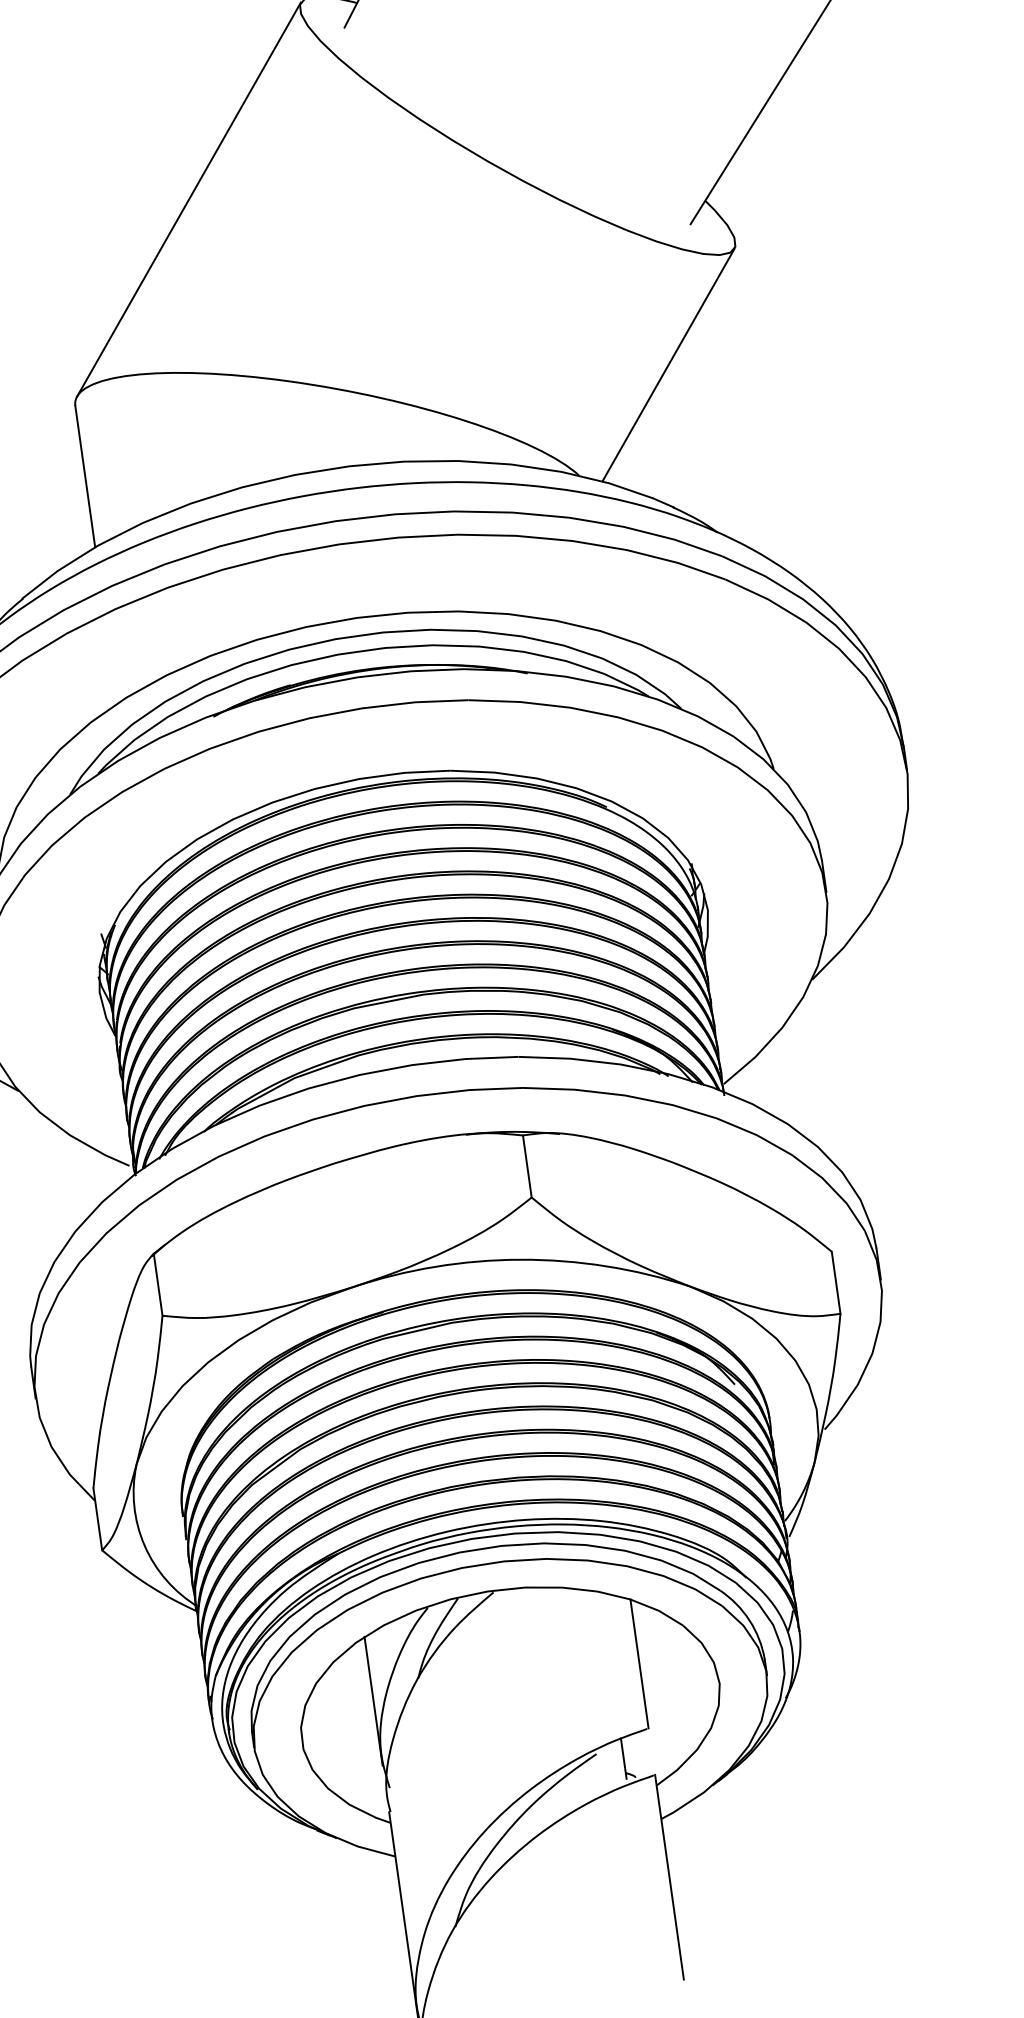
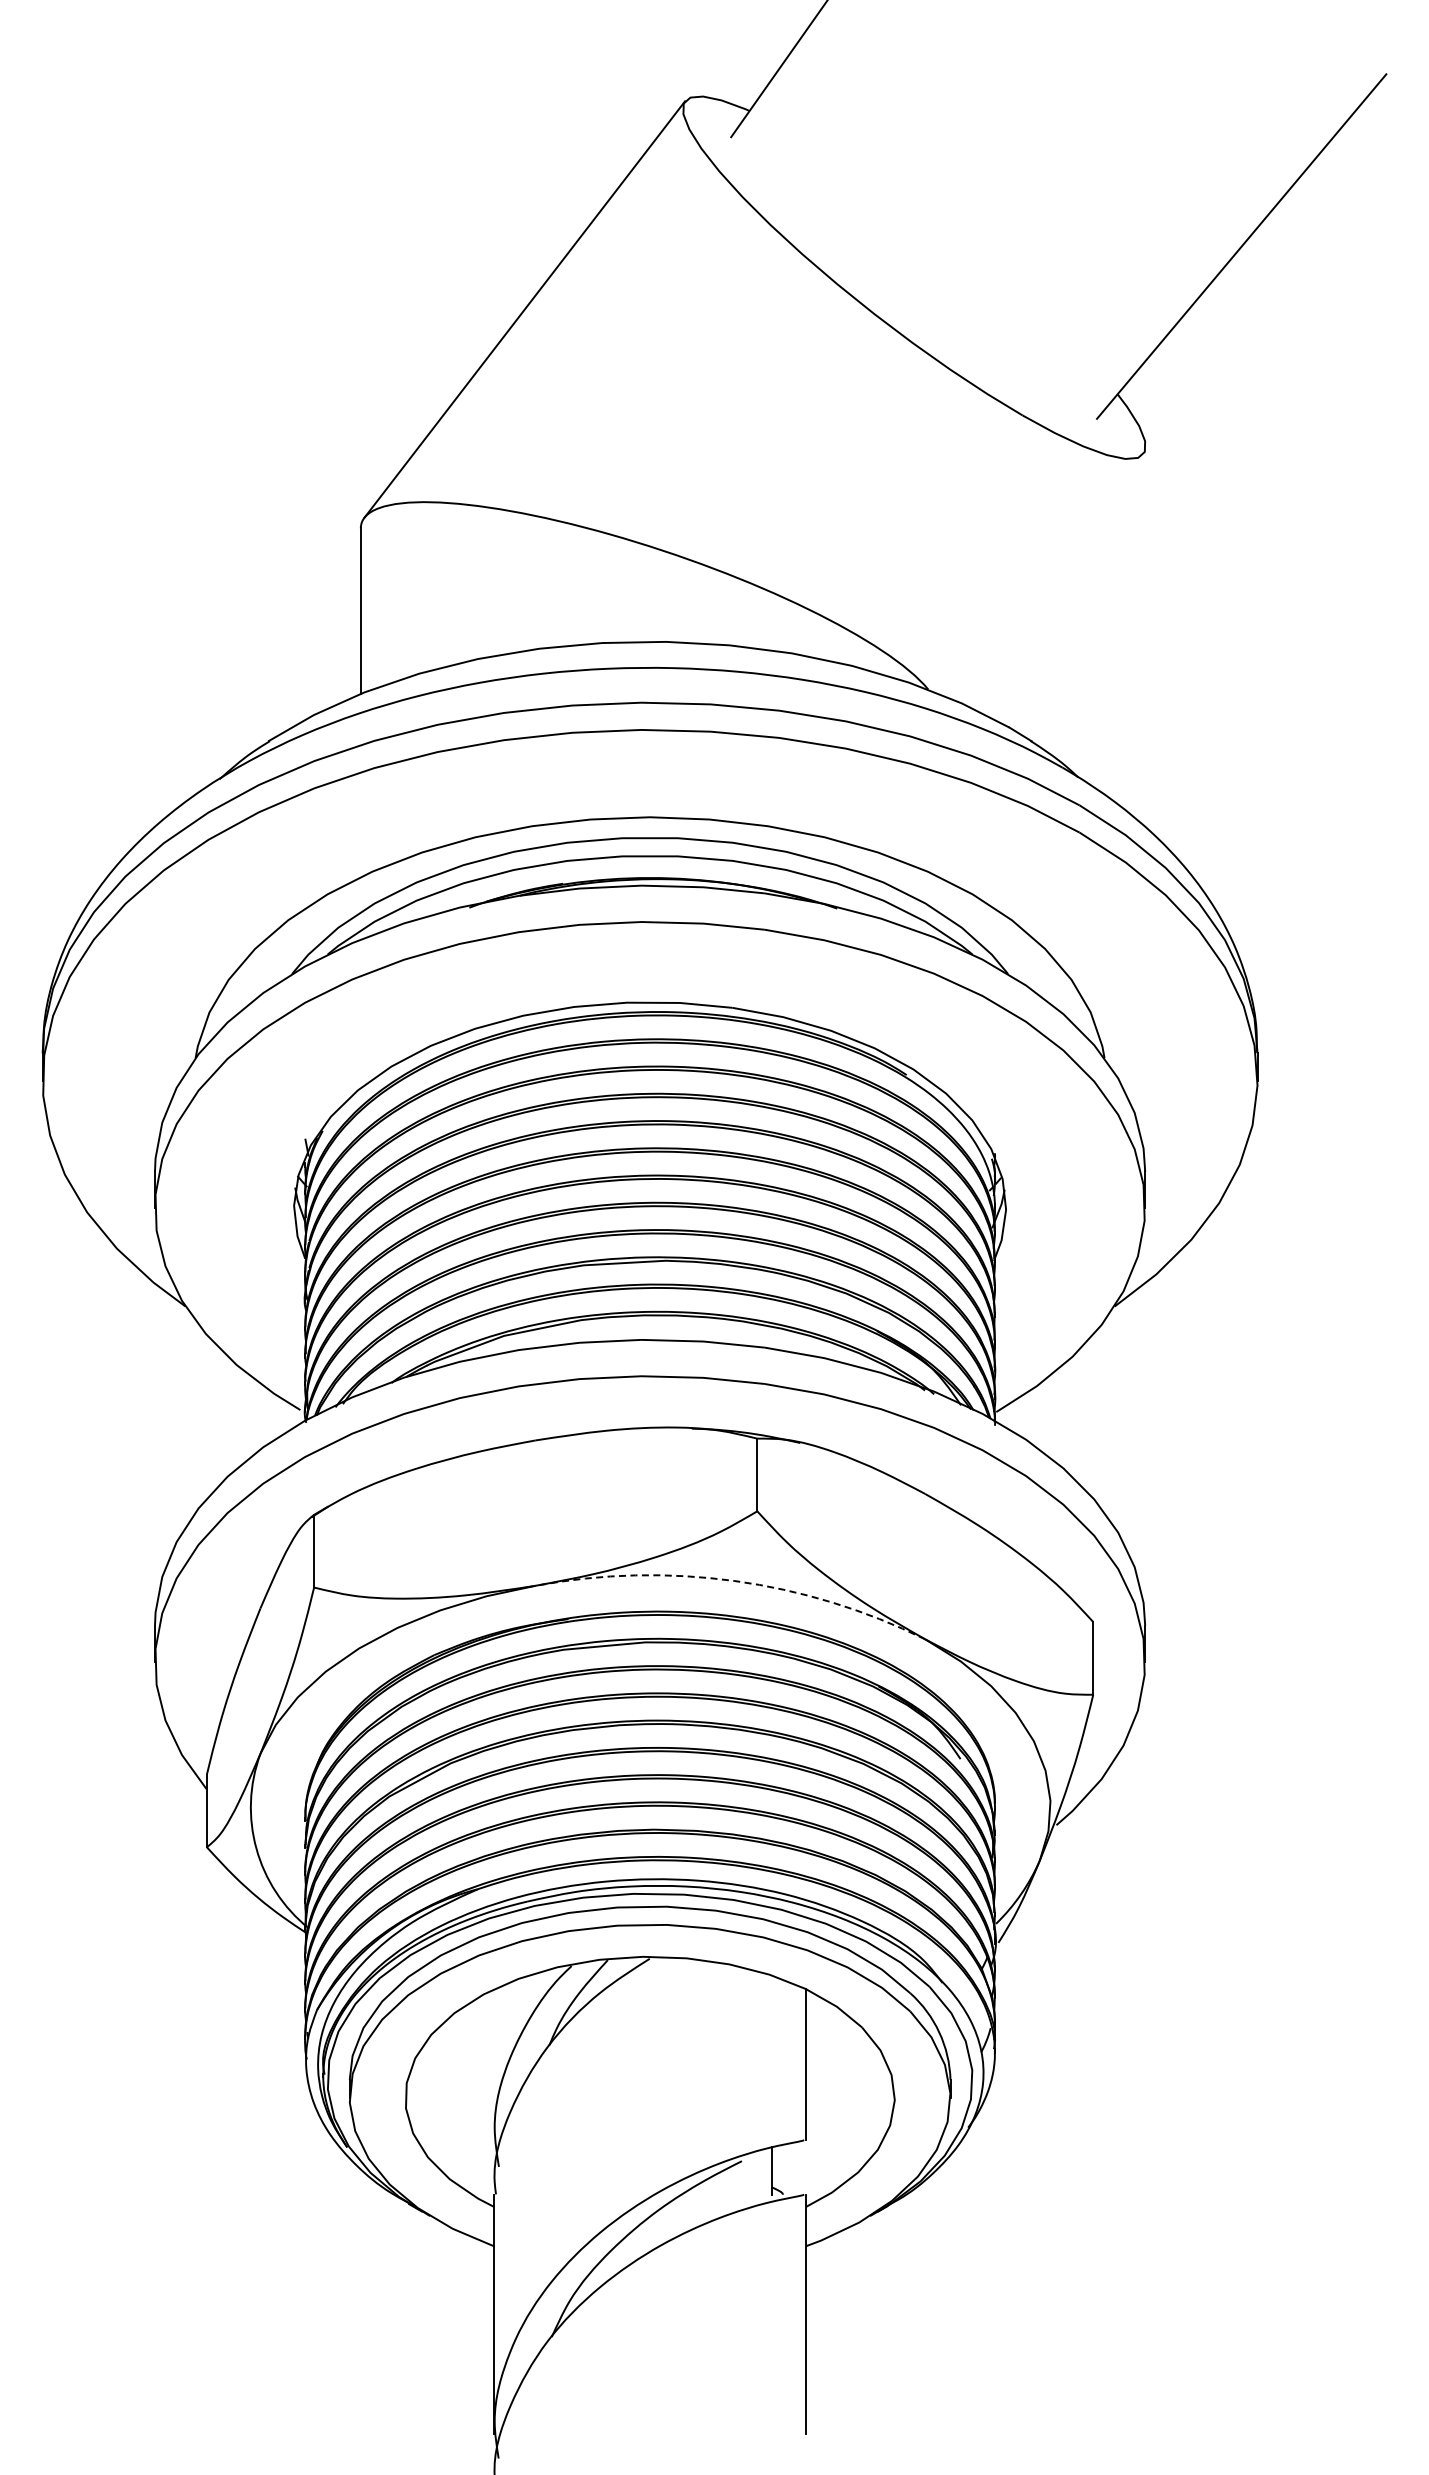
line: (668, 365) -> (1048, 577), removed
arc: (520, 1260) -> (734, 1581), solid -> dashed
line: (373, 1701) -> (494, 2064), removed

